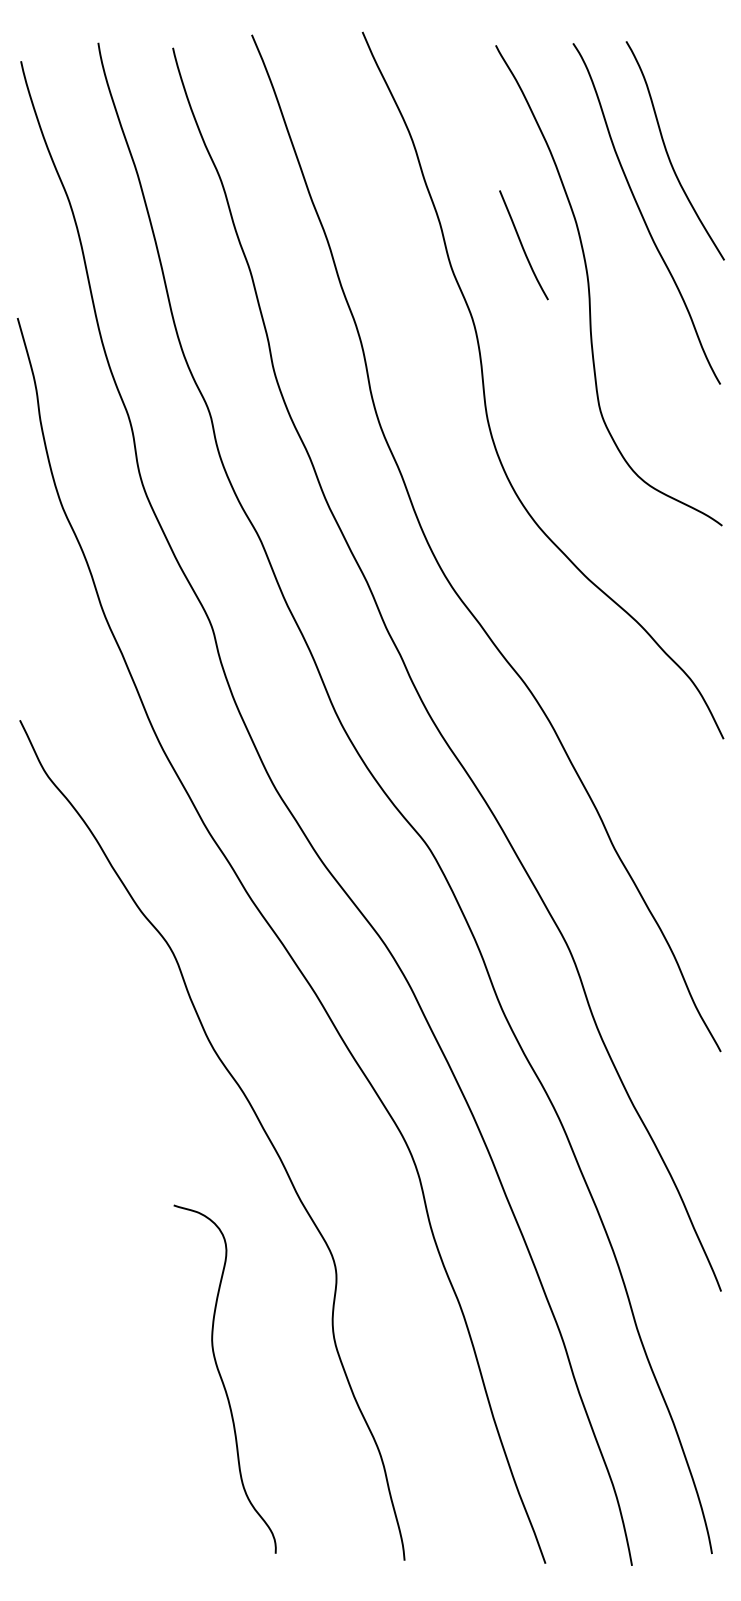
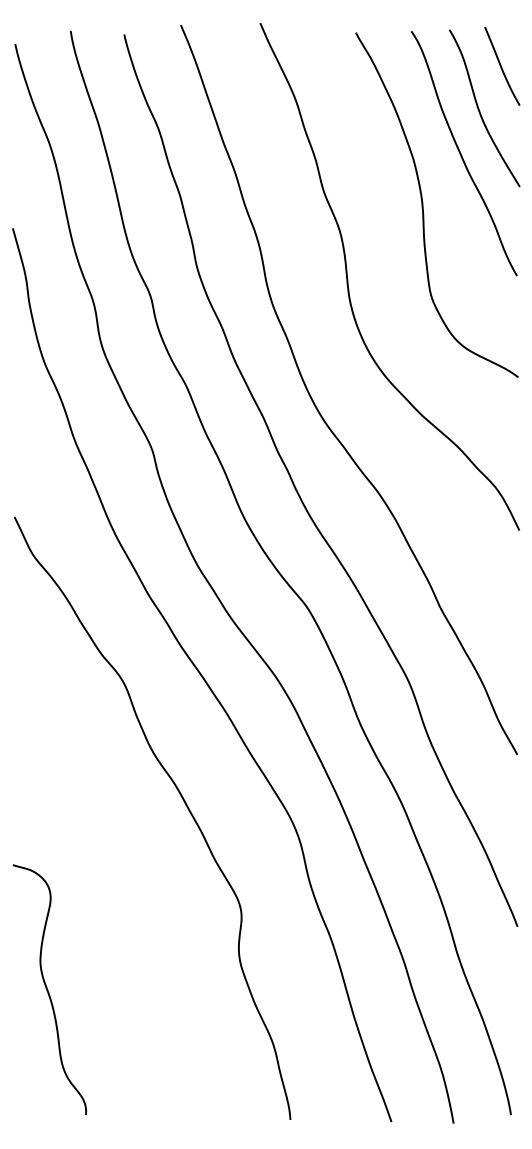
curve: (522, 245) -> (501, 66), moved
curve: (222, 1378) -> (47, 989), moved

